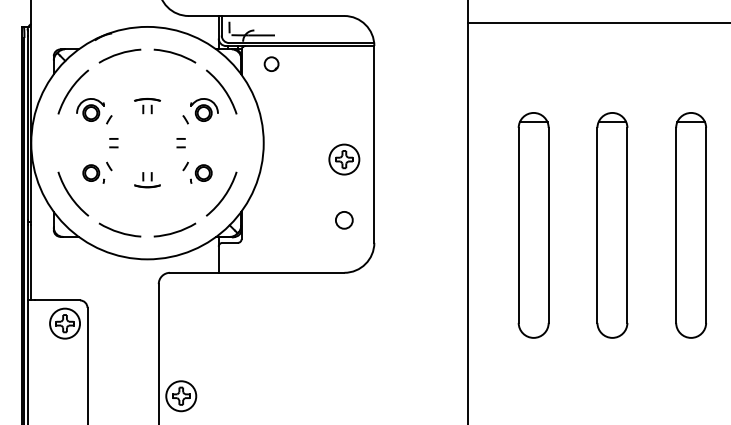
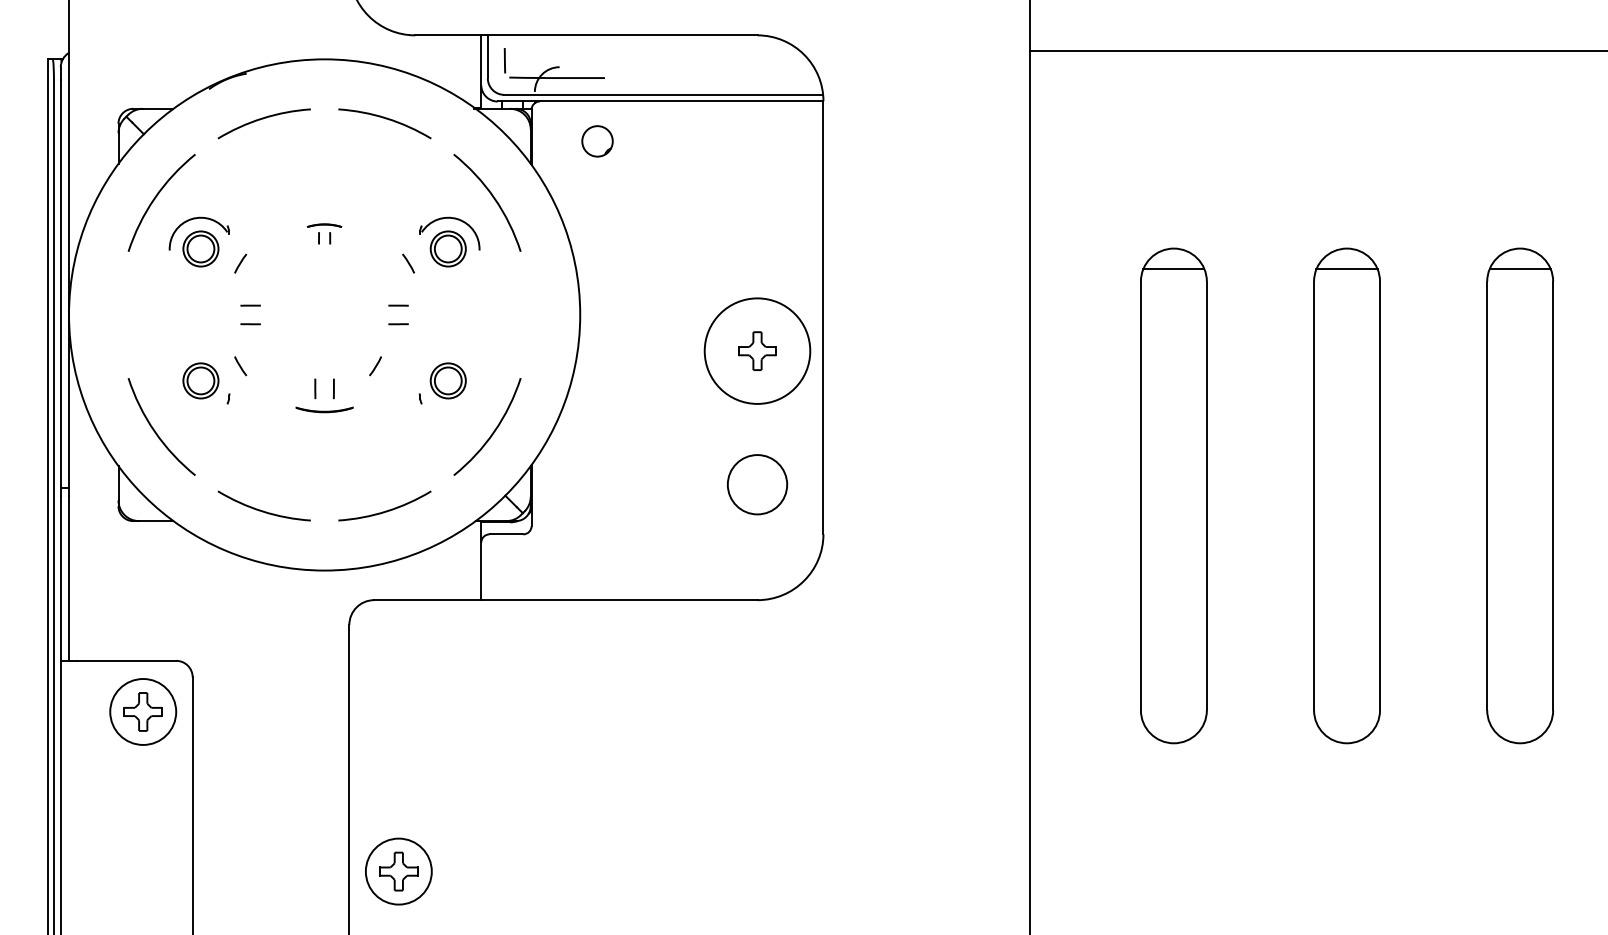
part: (147, 106) -> (324, 234), size x0.6
circle: (344, 159) -> (757, 350), size x1.6
arc: (185, 166) -> (375, 366), moved
circle: (343, 219) -> (755, 482), size x1.6

